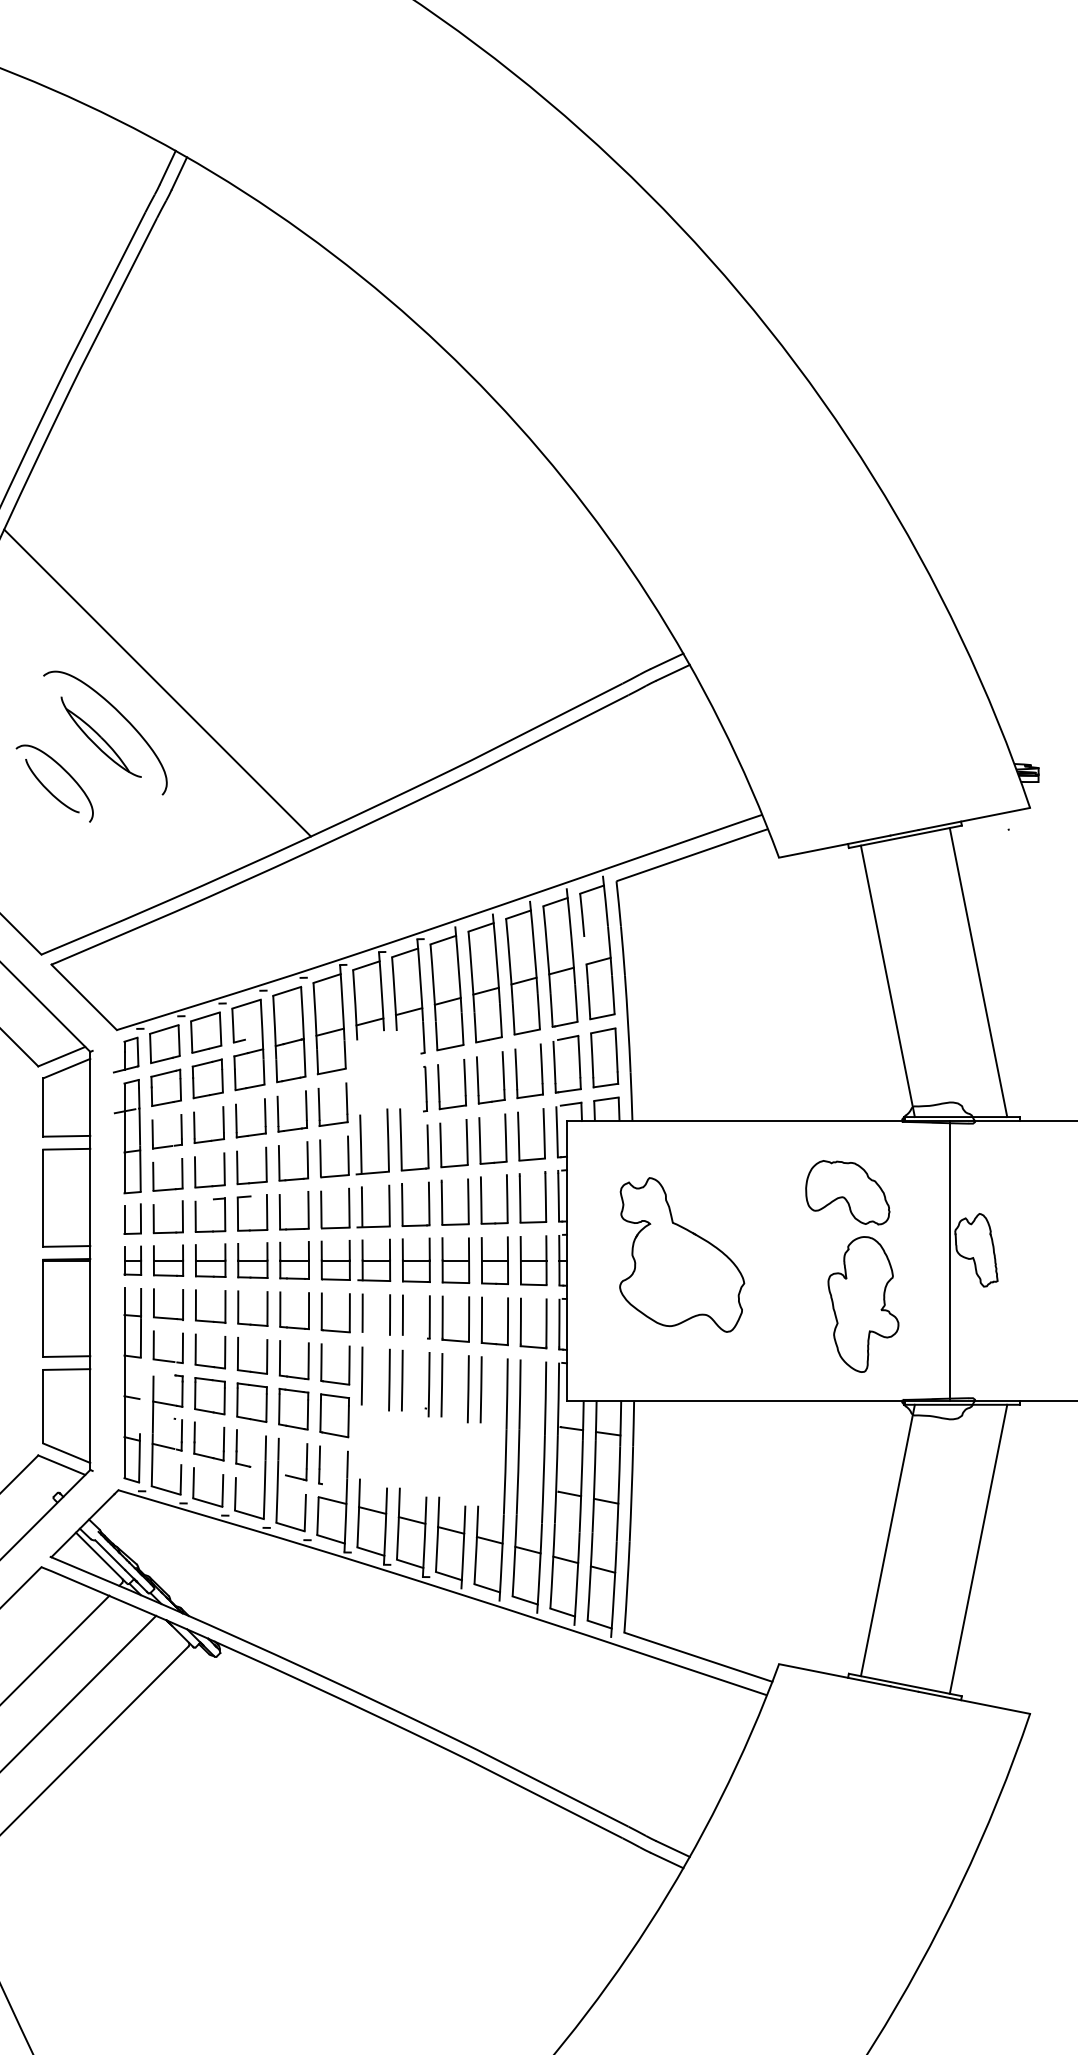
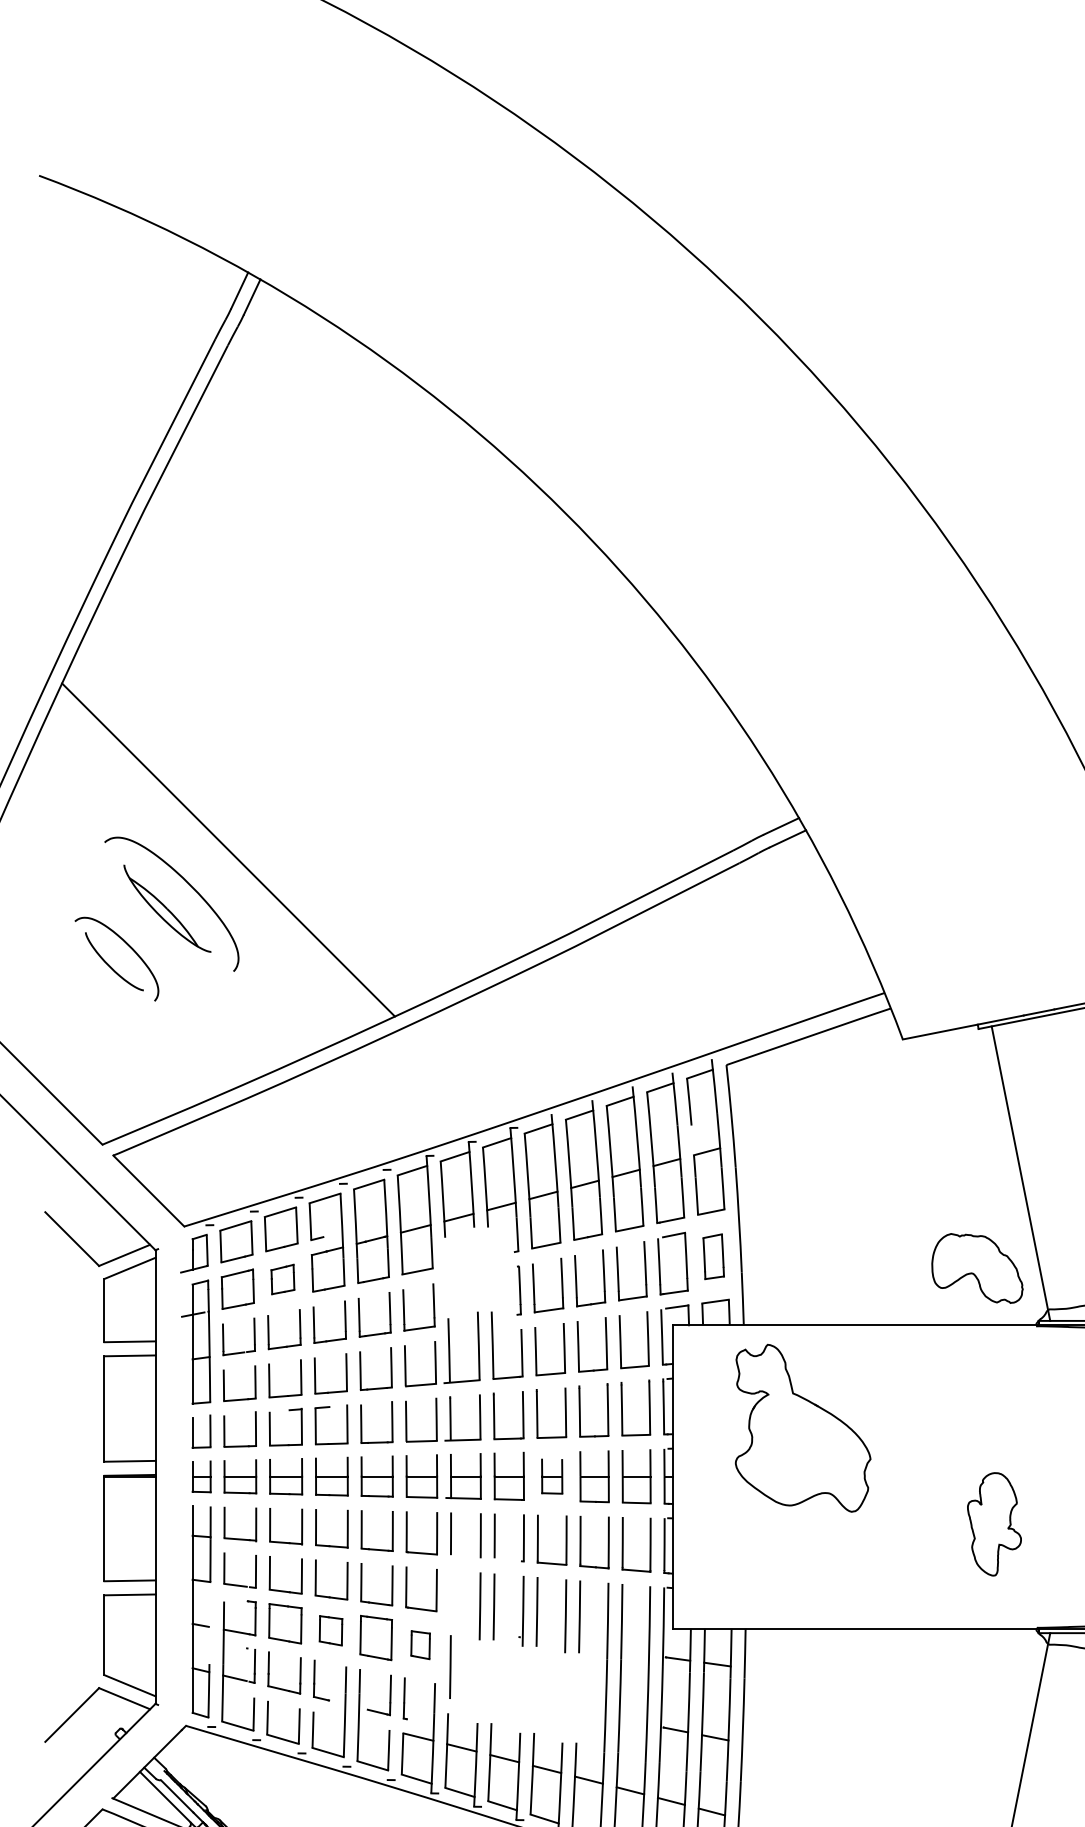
part: (604, 1057) -> (713, 1256), size x0.7
part: (207, 1078) -> (282, 1279), size x0.7
part: (847, 1192) -> (977, 1268), moved
part: (682, 1254) -> (803, 1427), moved
part: (455, 1260) -> (551, 1476), size x0.7
part: (863, 1304) -> (994, 1524), size x0.7
line: (361, 1375) -> (449, 1666), moved
part: (251, 1402) -> (330, 1630), size x0.7
part: (334, 1415) -> (420, 1644), size x0.6

